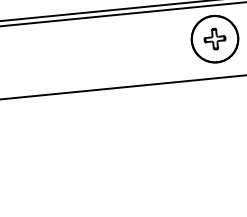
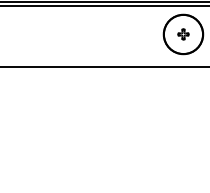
part: (215, 39) -> (183, 34), size x0.6

